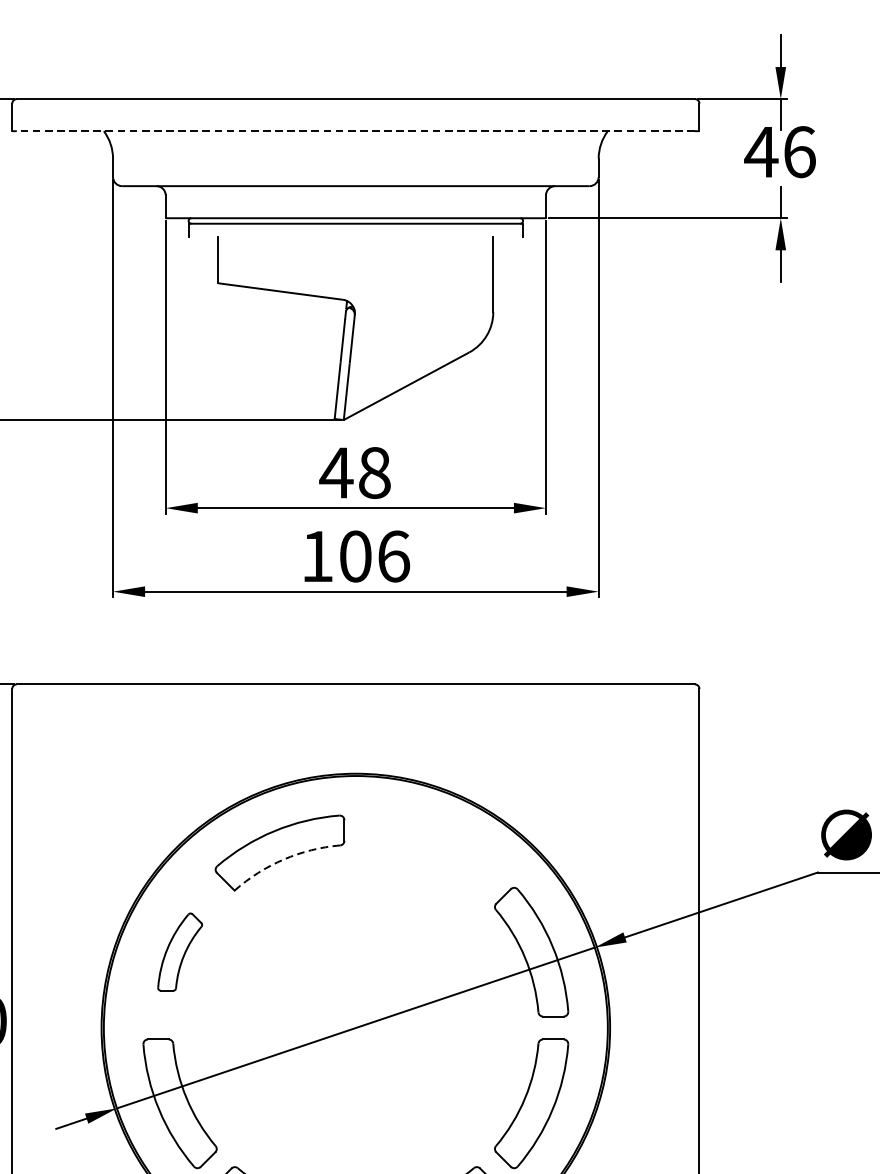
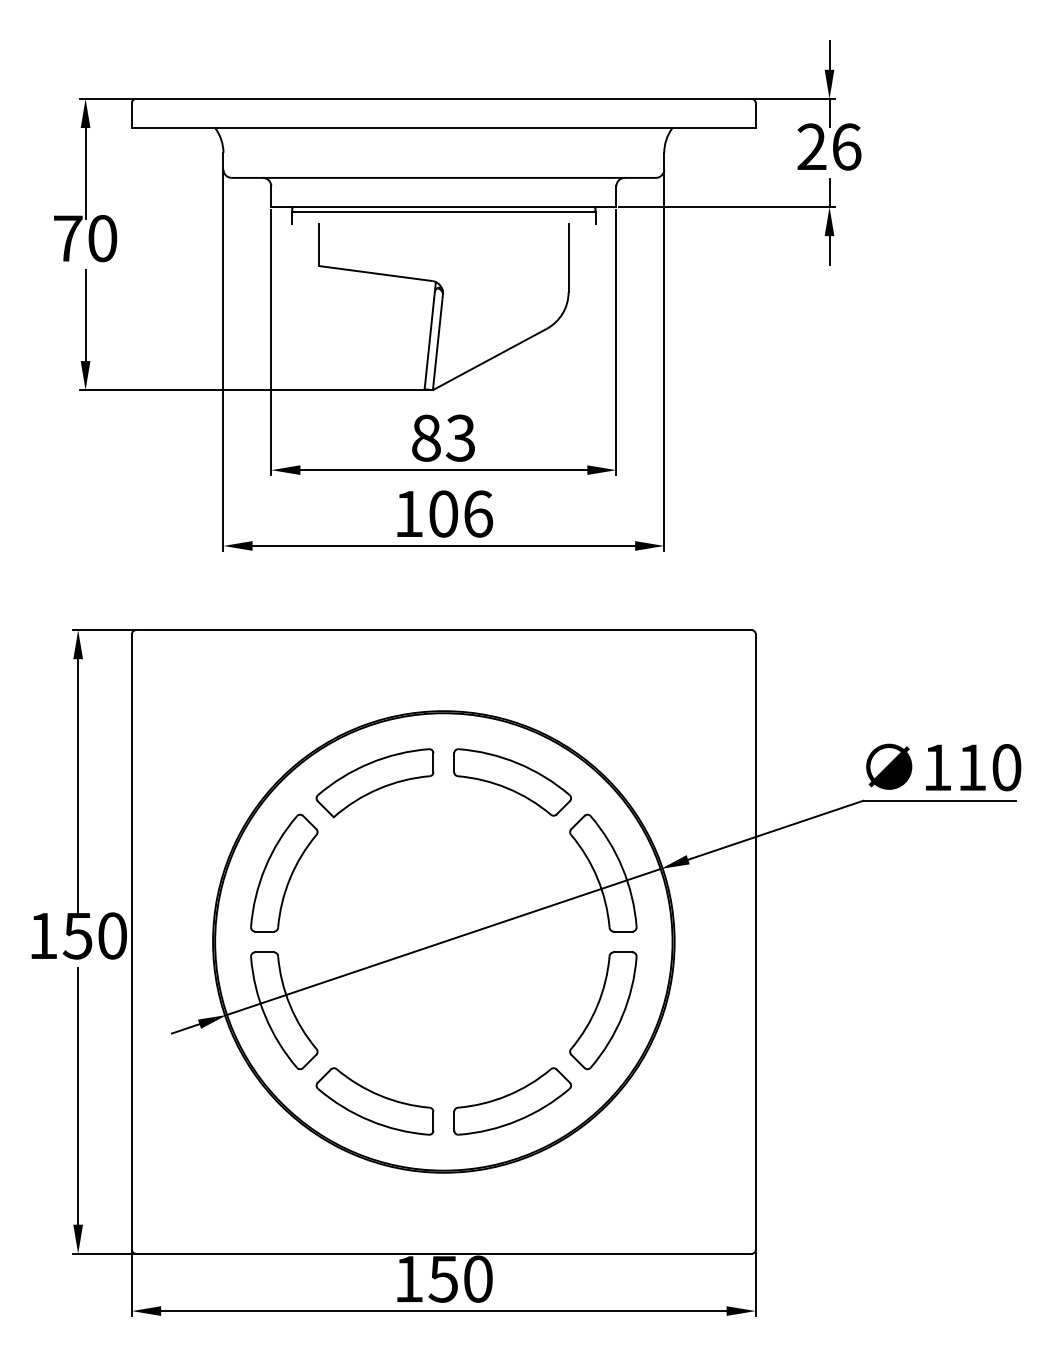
line: (355, 131) -> (443, 128), dashed -> solid
text: (760, 151) -> (811, 146), 46 -> 26
text: (354, 472) -> (442, 437), 48 -> 83
part: (431, 852) -> (512, 782), added
arc: (283, 860) -> (378, 789), dashed -> solid
part: (180, 951) -> (284, 872), size x1.67

